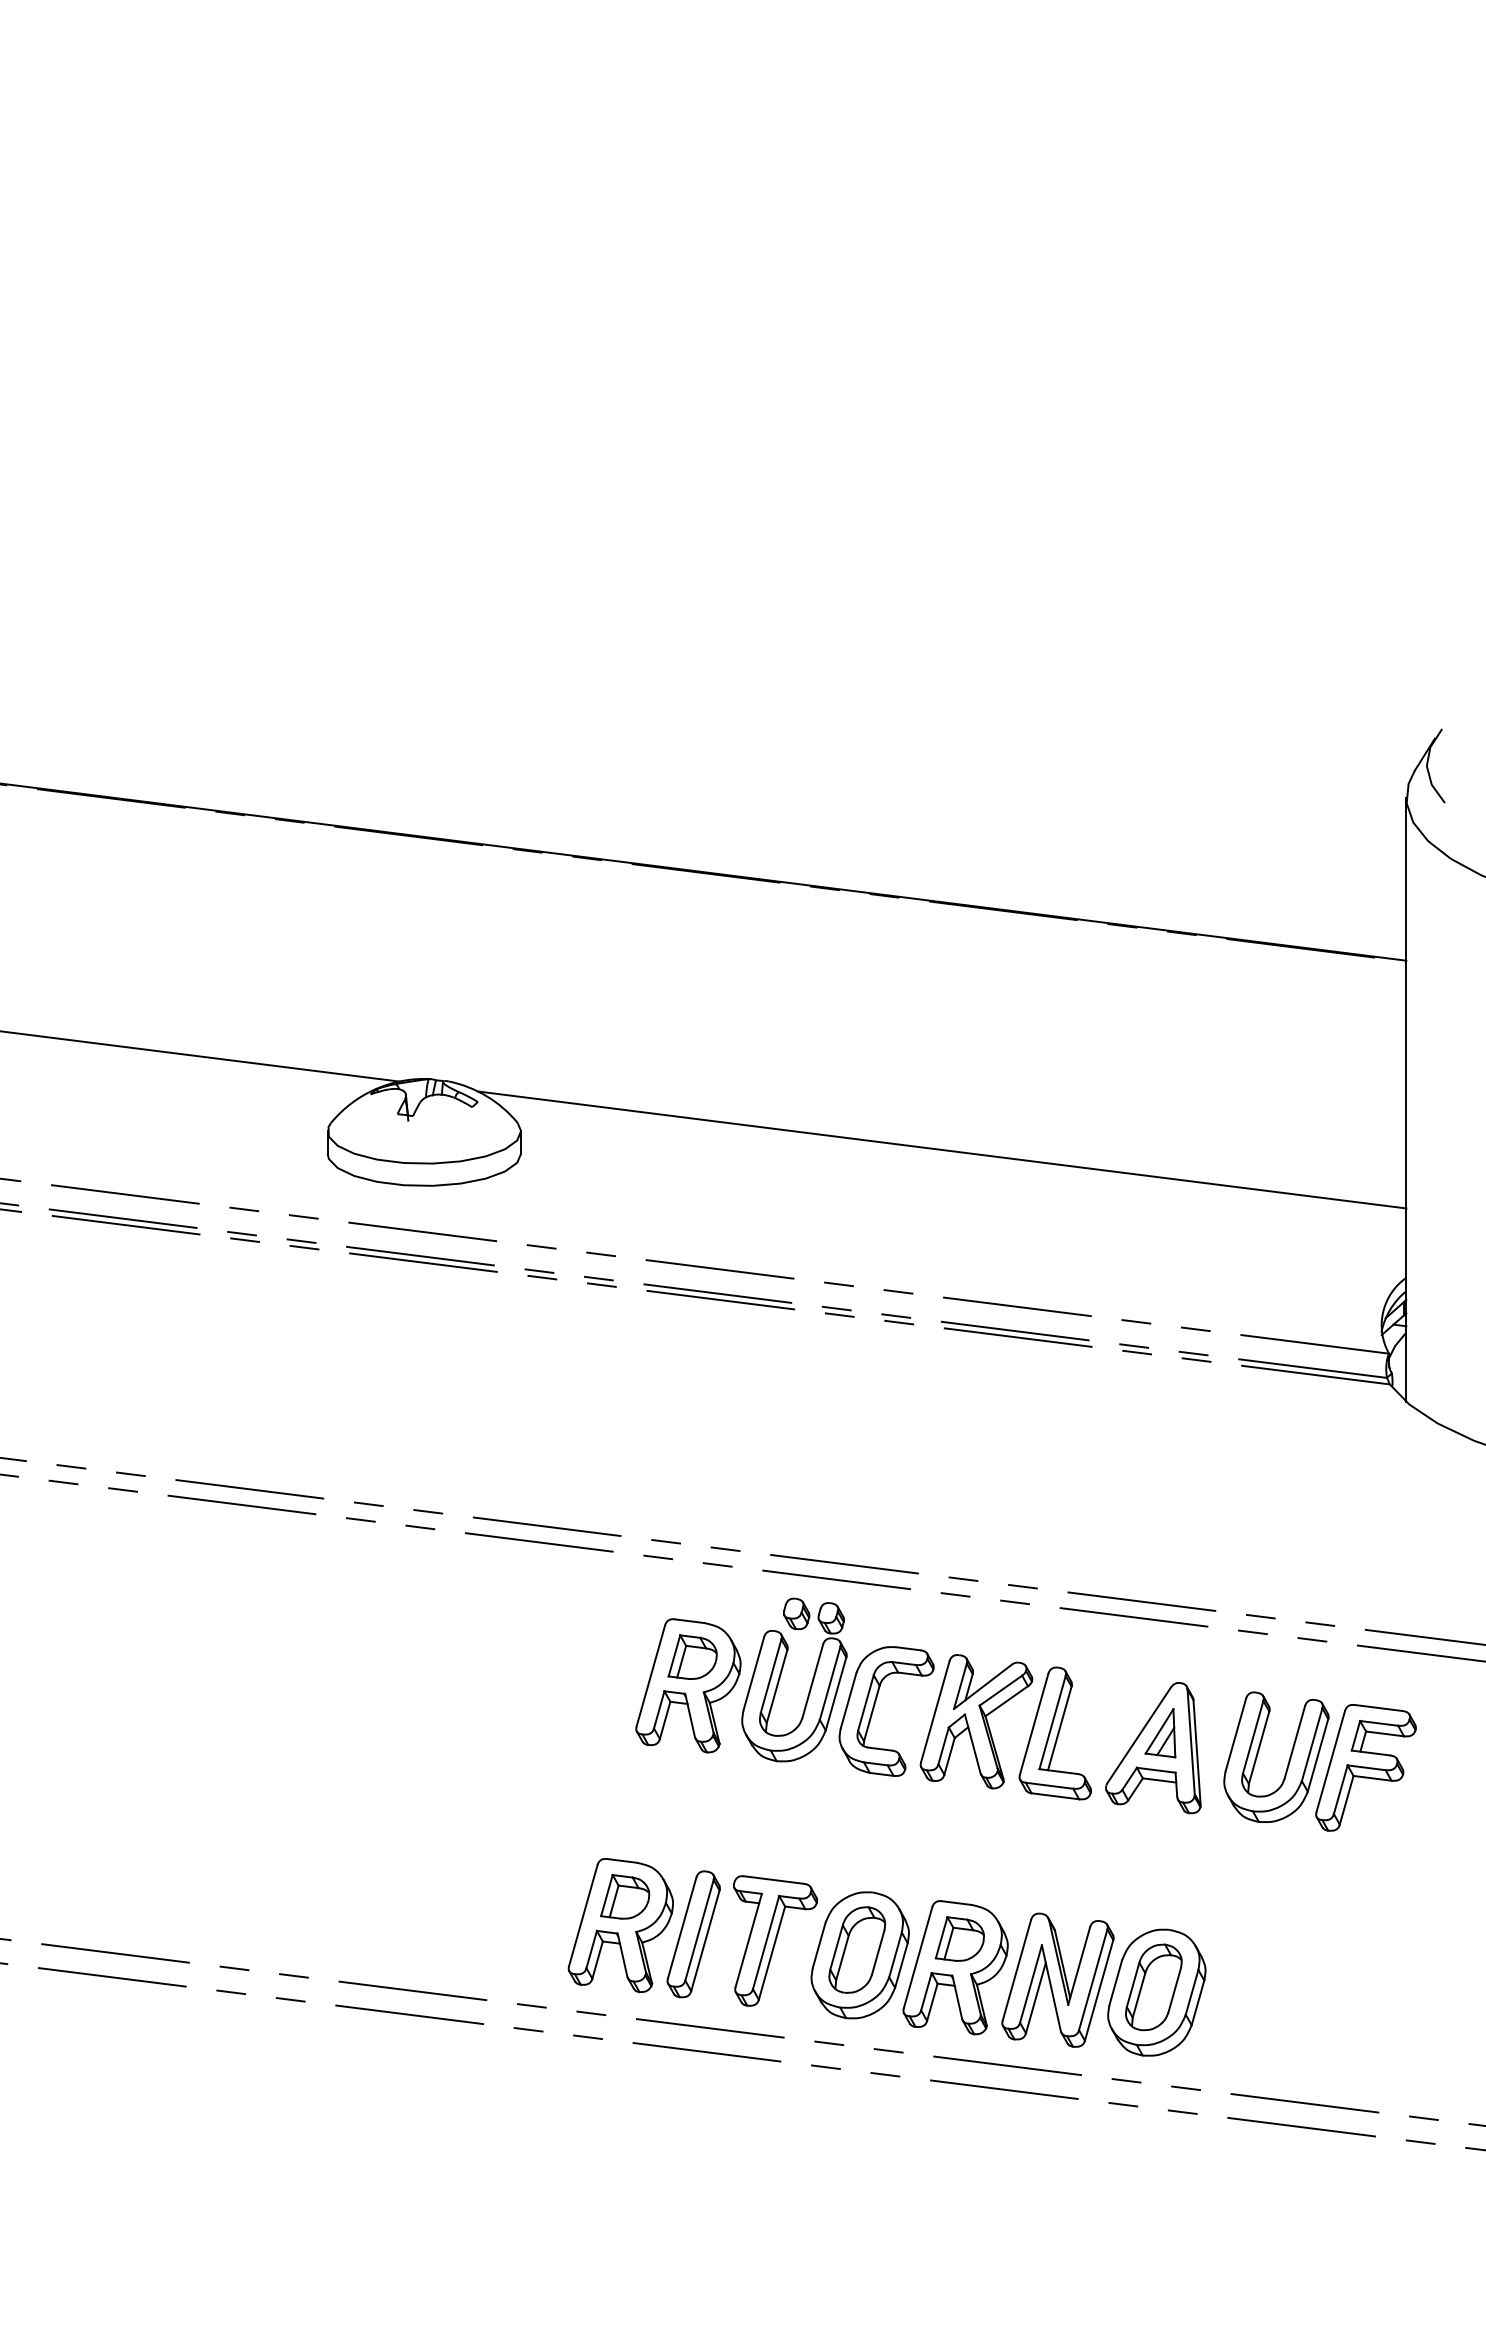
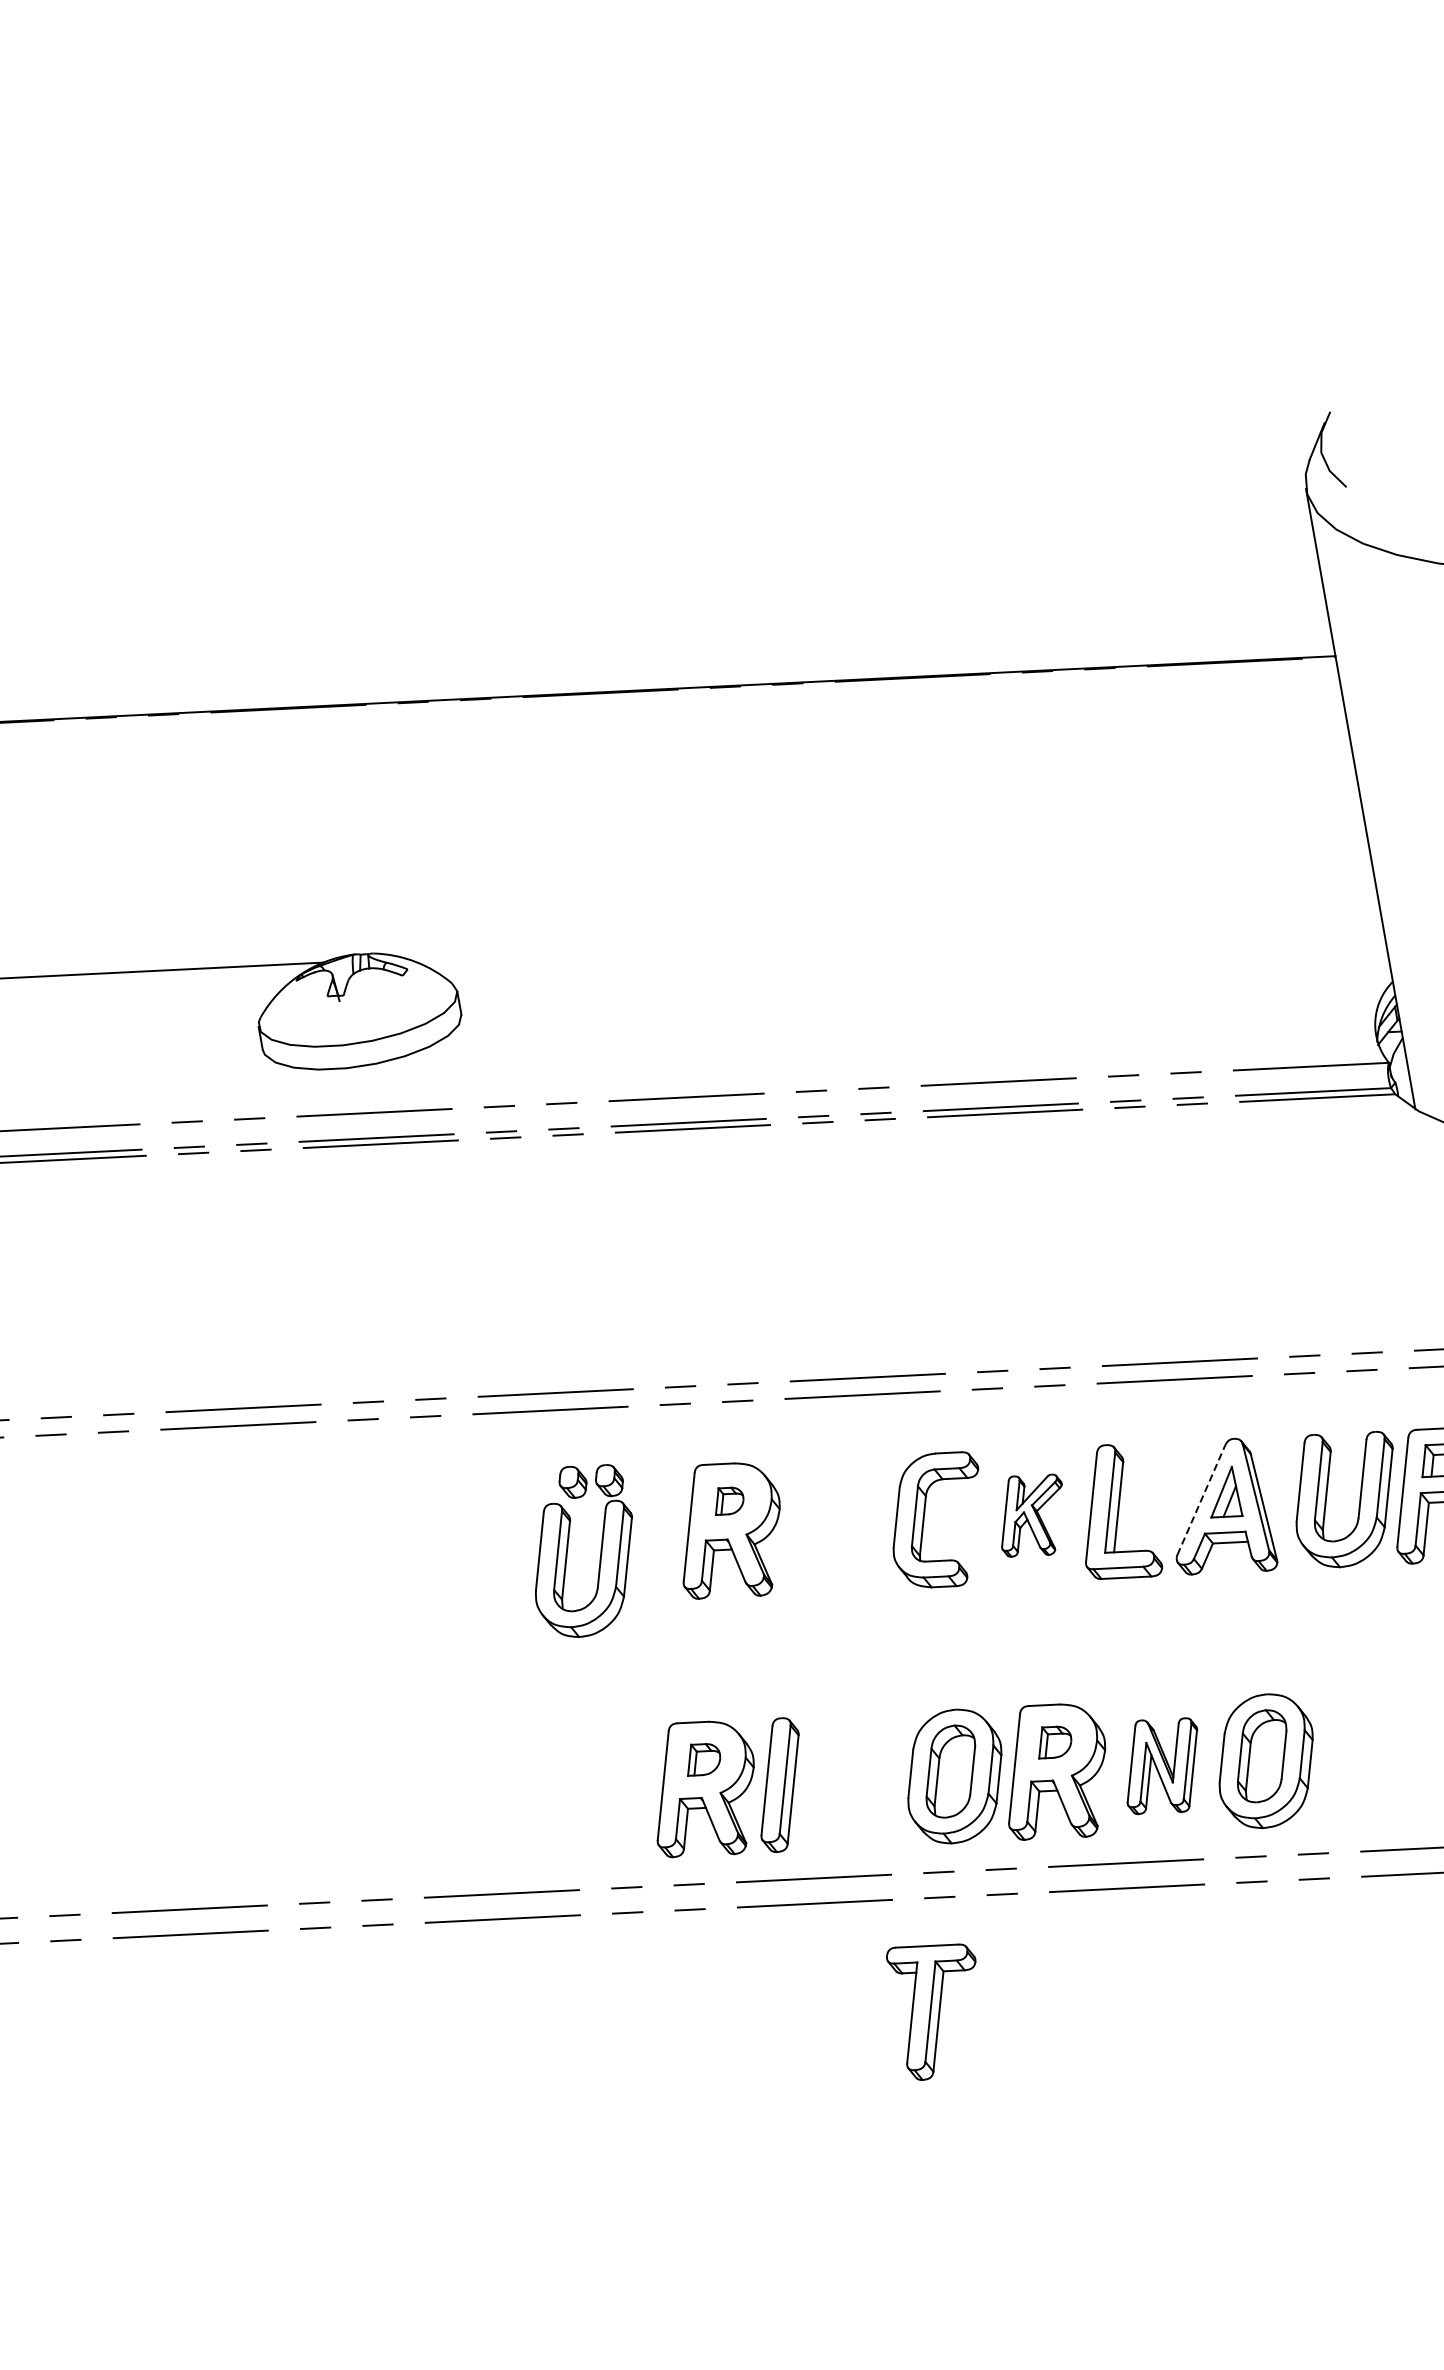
line: (941, 1149) -> (892, 934), removed
part: (692, 1656) -> (728, 1499), size x0.6
part: (781, 1675) -> (568, 1548), moved
part: (976, 1721) -> (1031, 1515), size x0.6
line: (1139, 1735) -> (1201, 1500), solid -> dashed
part: (625, 1896) -> (703, 1758), size x0.7
part: (959, 1938) -> (1053, 1741), size x0.7
part: (775, 1940) -> (939, 2007), moved
part: (1057, 1979) -> (1161, 1765), size x0.7

